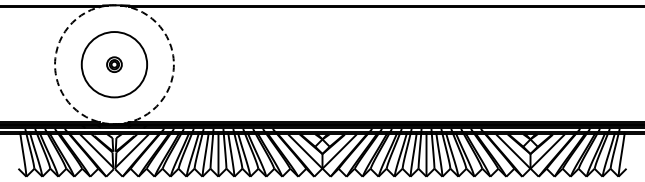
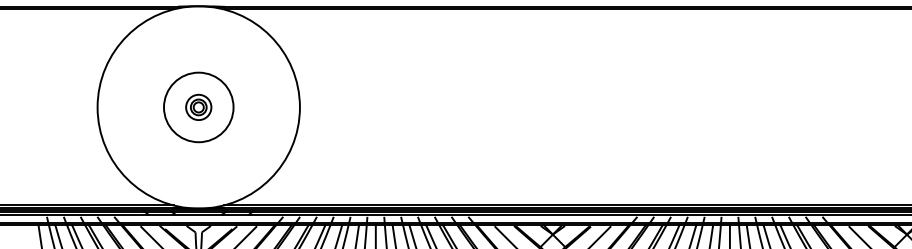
circle: (114, 64) -> (198, 107), dashed -> solid
circle: (114, 64) -> (198, 107), size x0.62

